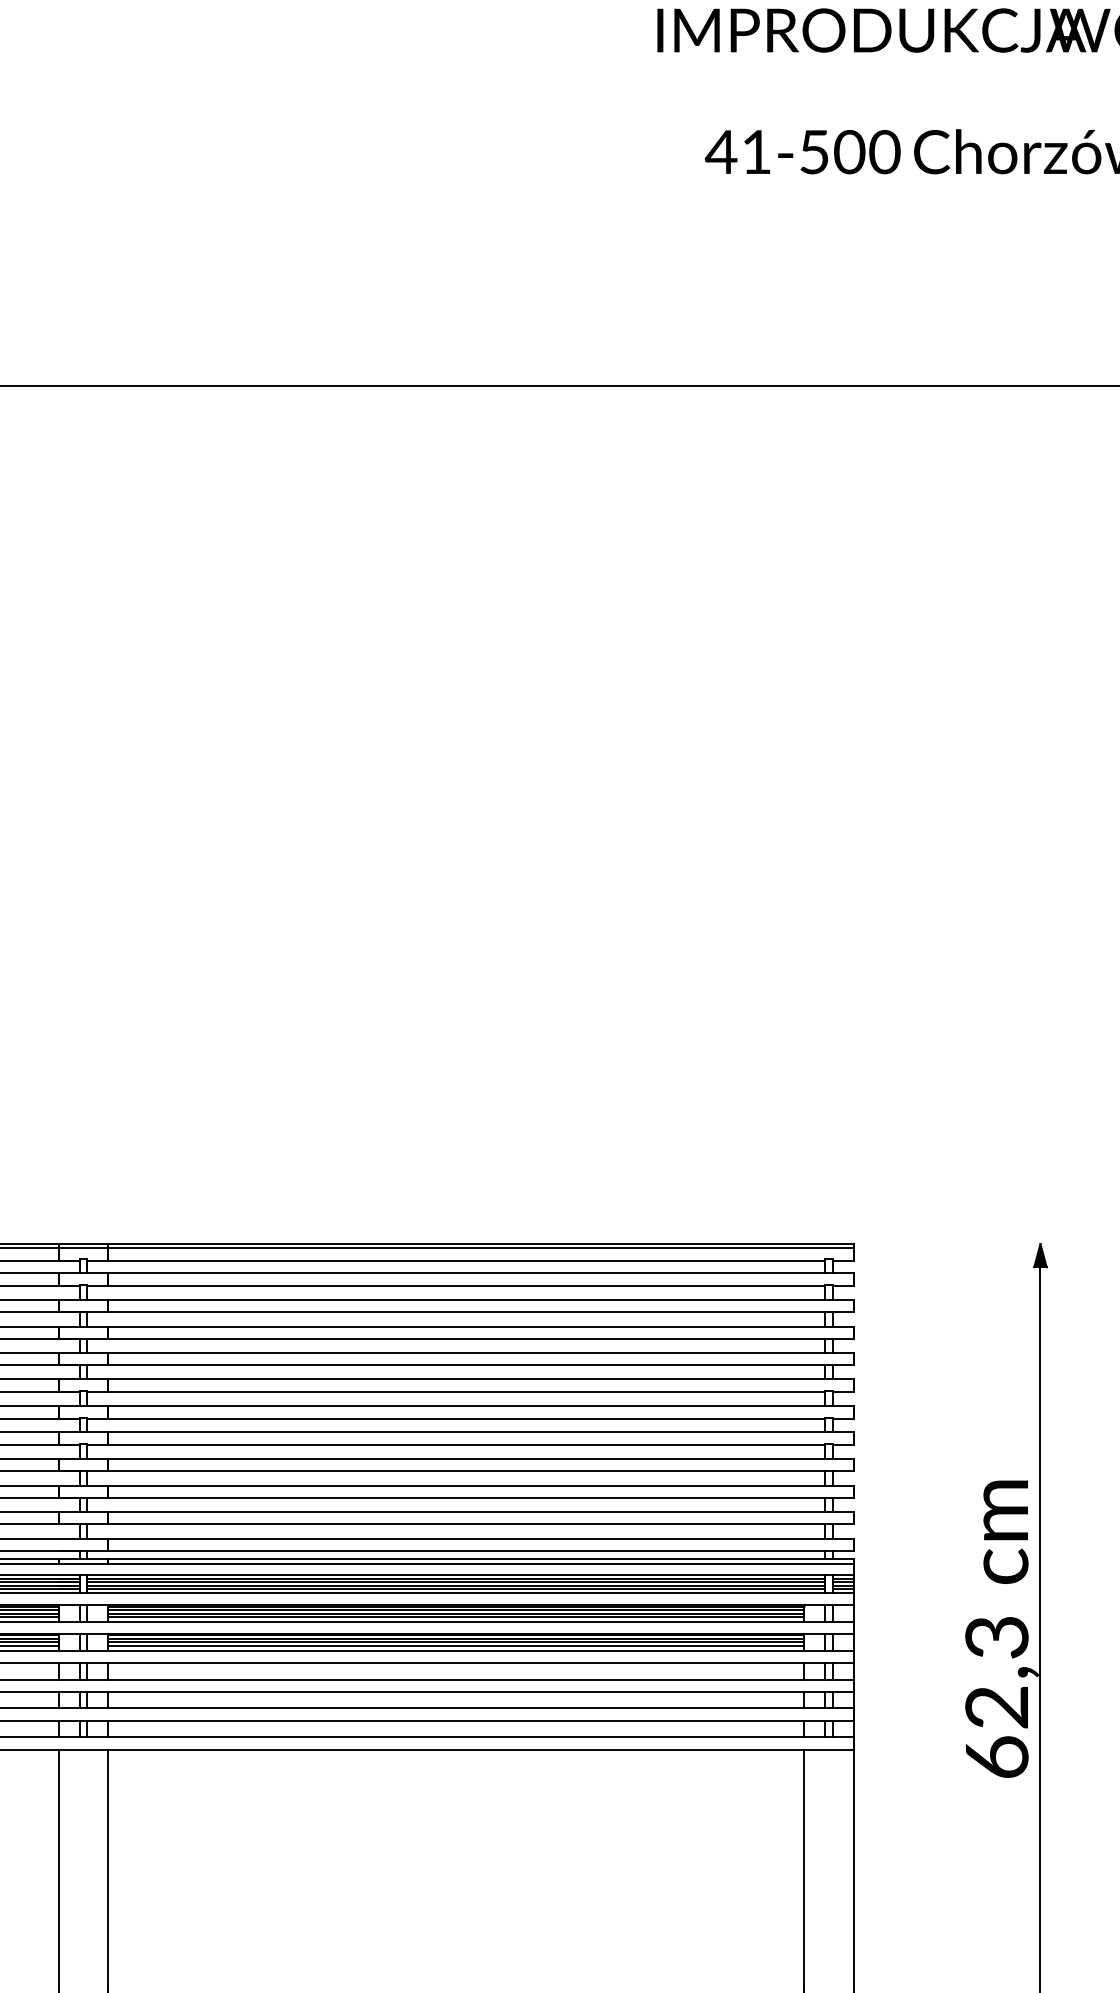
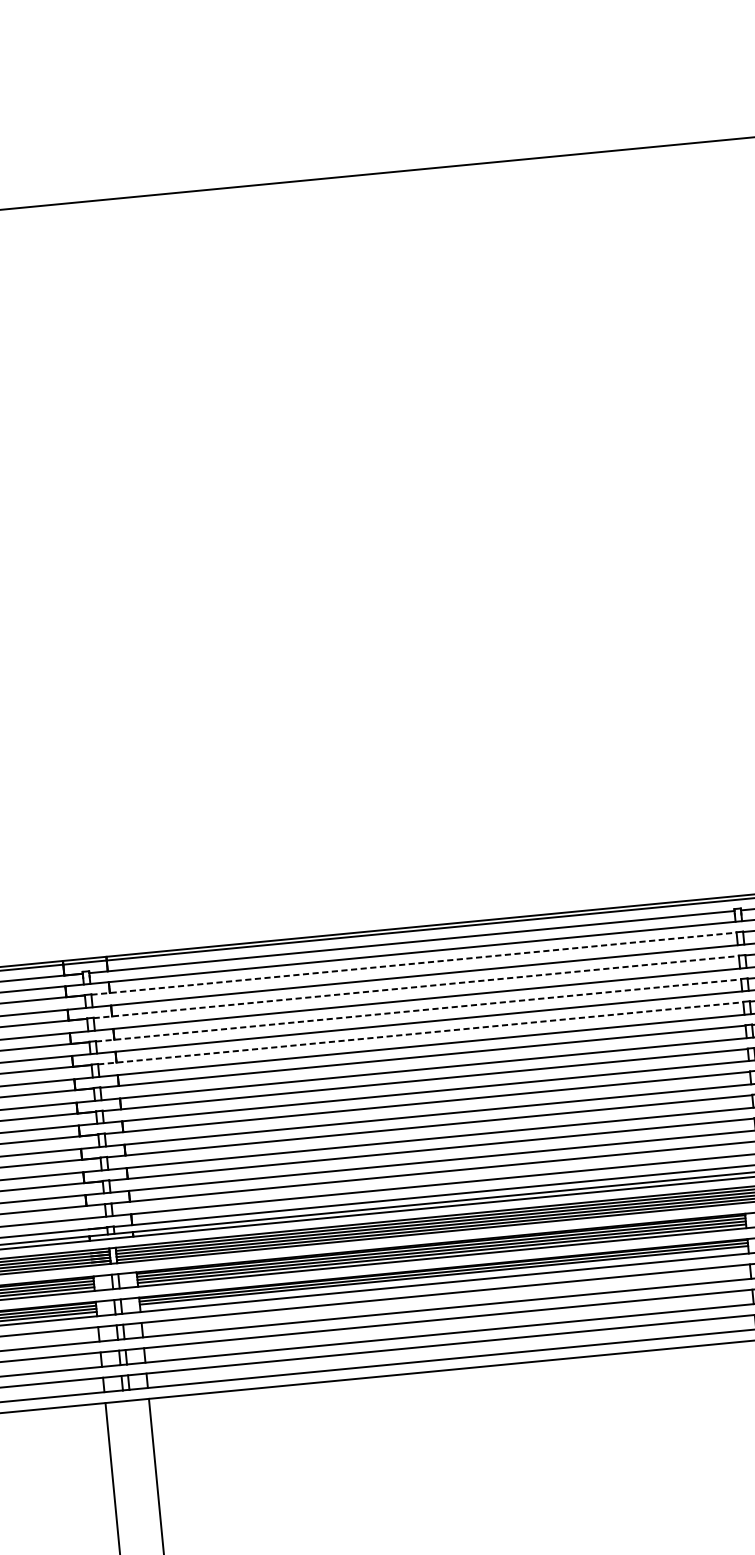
line: (456, 1285) -> (414, 963), solid -> dashed
line: (456, 1312) -> (416, 987), solid -> dashed
line: (456, 1339) -> (418, 1010), solid -> dashed
line: (456, 1365) -> (420, 1033), solid -> dashed
line: (456, 1645) -> (444, 1278), removed

